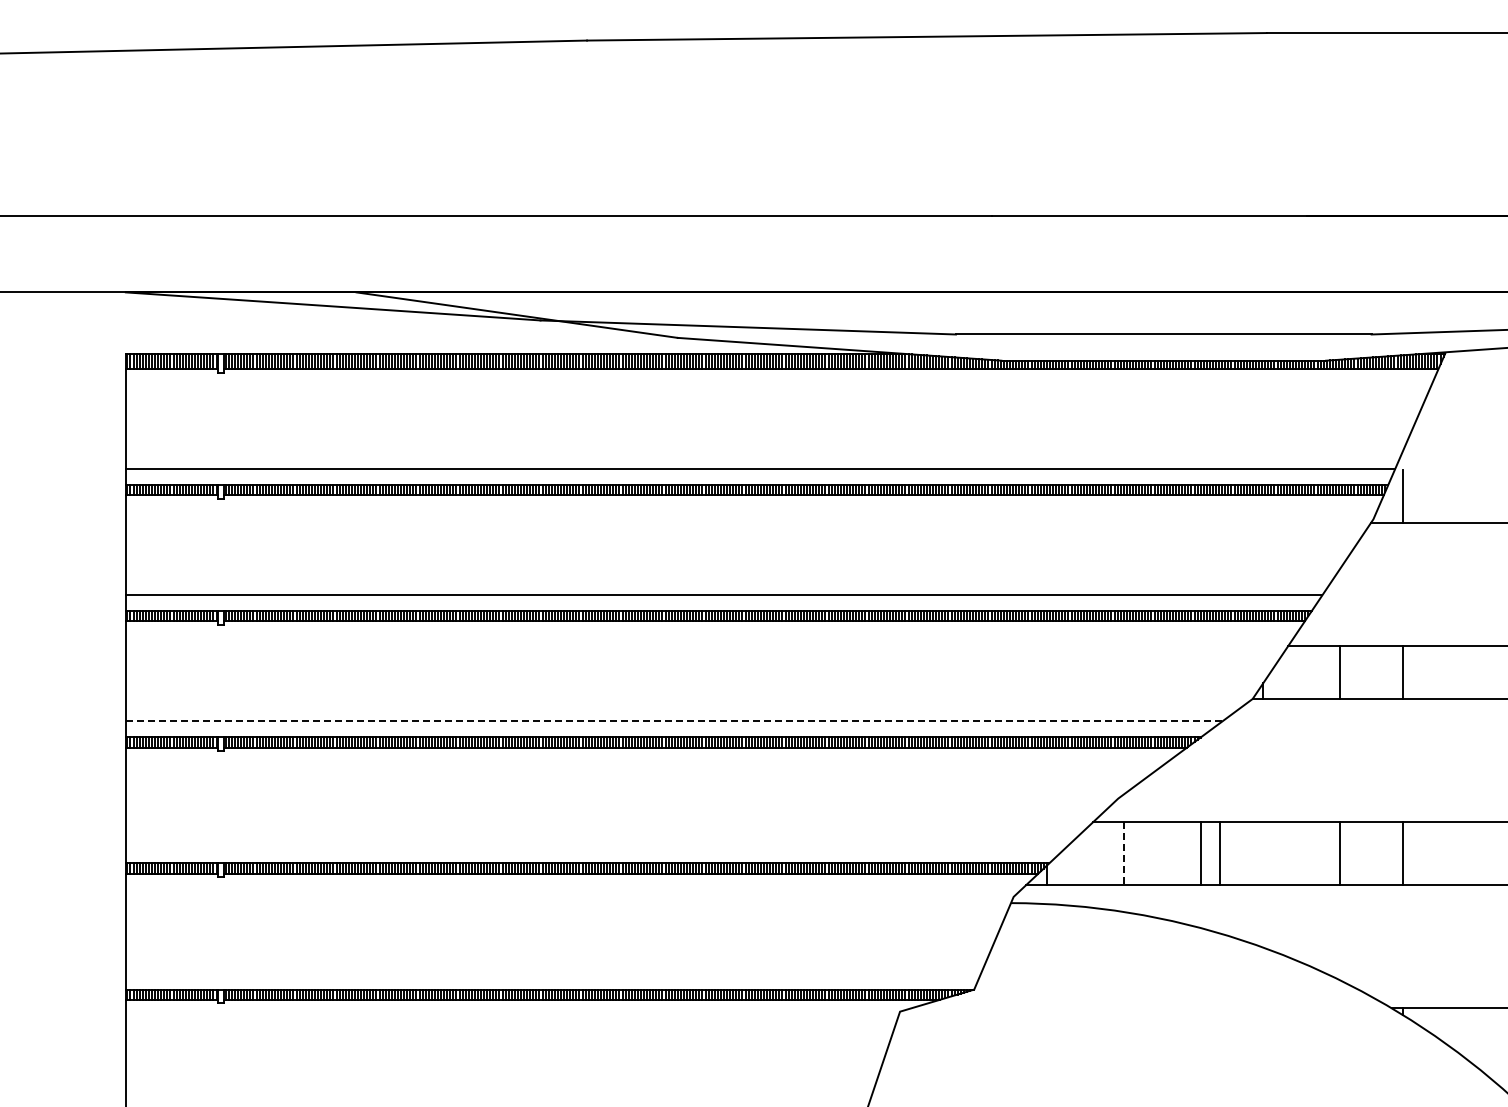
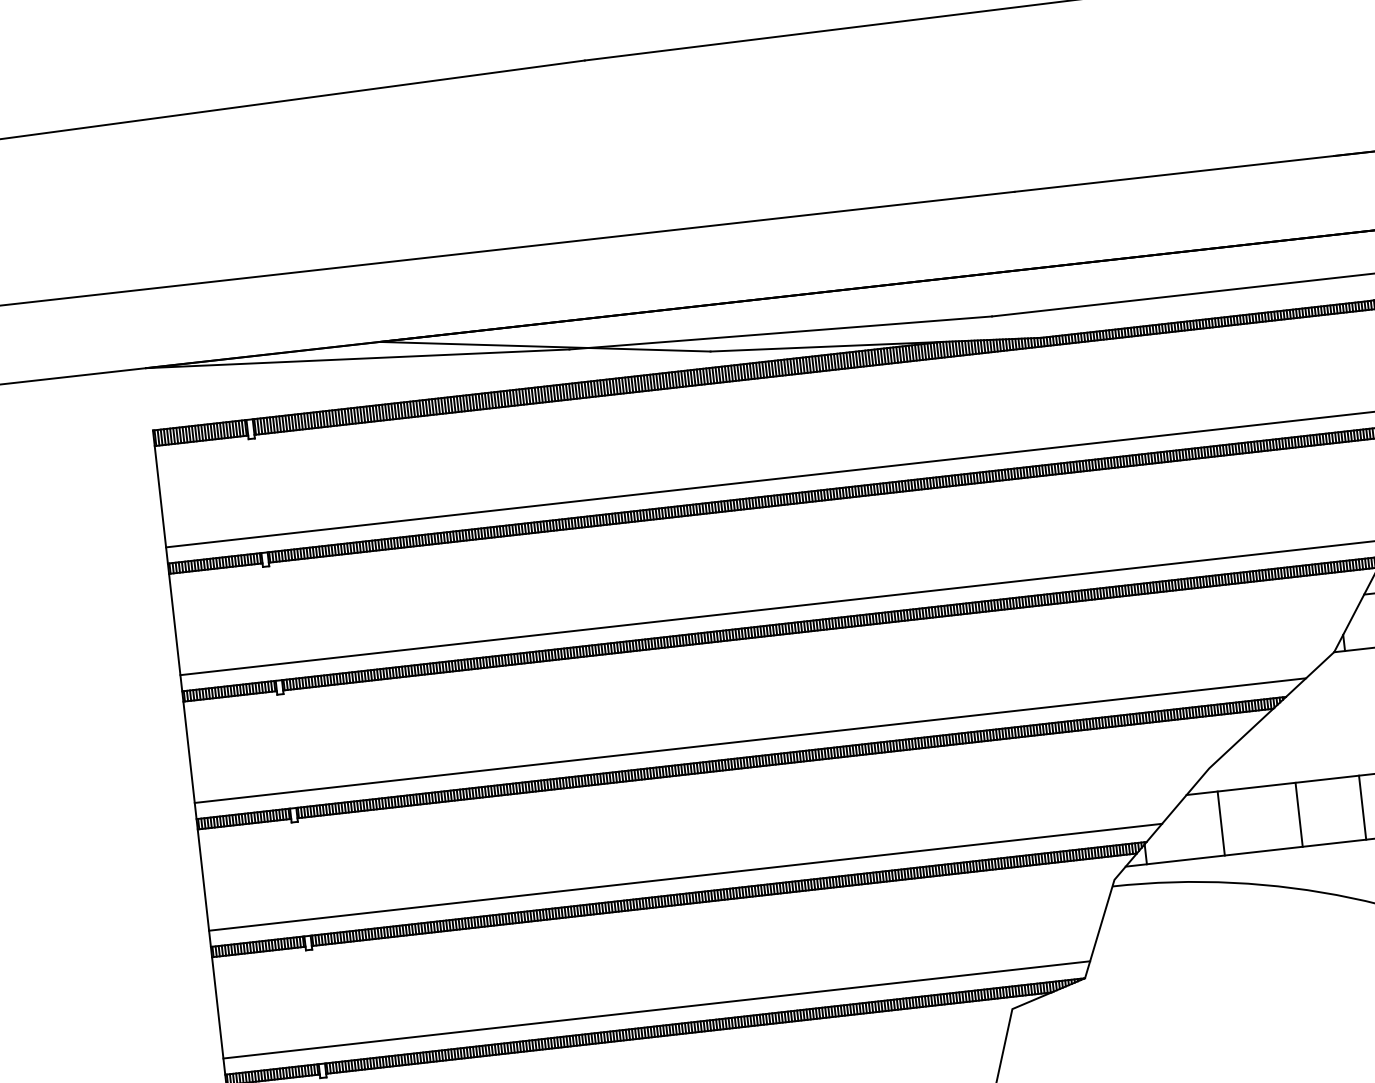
line: (673, 721) -> (749, 740), dashed -> solid
line: (595, 847) -> (685, 877), added
line: (1123, 853) -> (1220, 823), dashed -> solid
line: (1220, 853) -> (1362, 807), moved
line: (553, 973) -> (656, 1009), added

